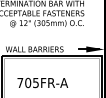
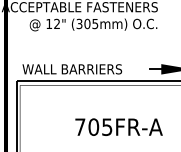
text: (42, 82) -> (118, 126), moved

